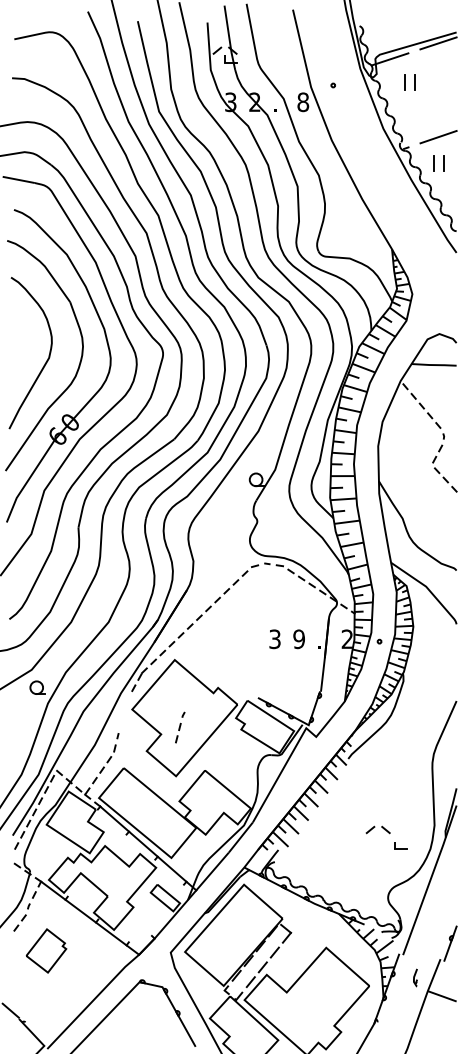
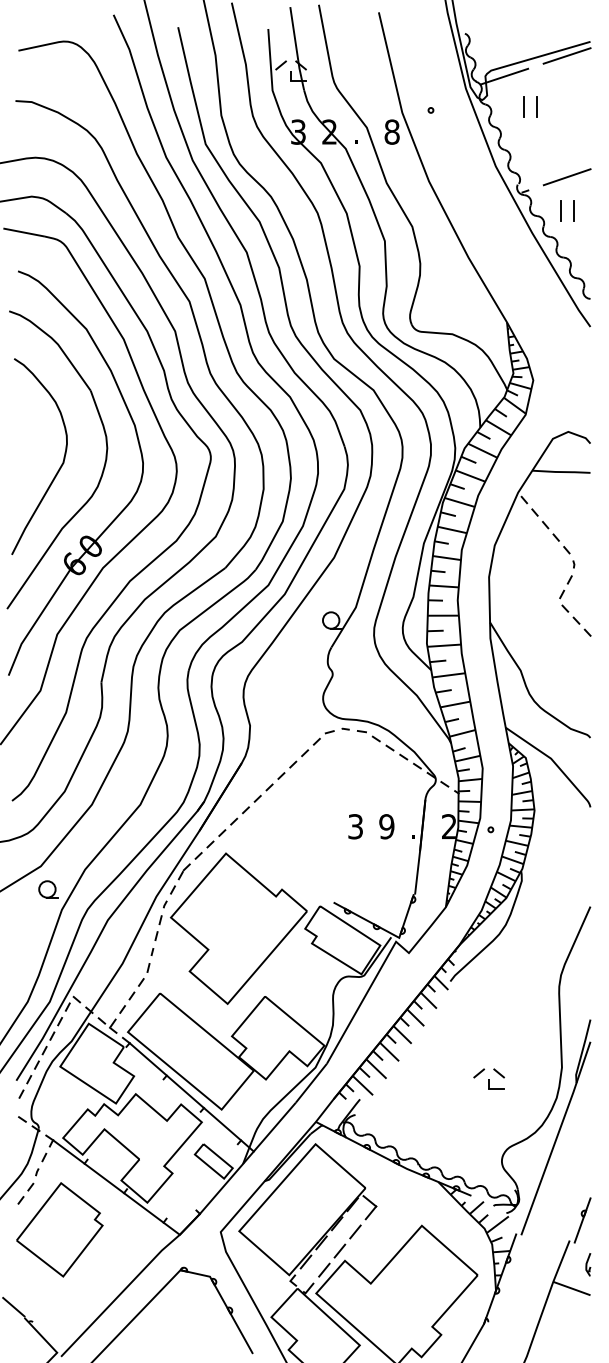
part: (179, 727) -> (160, 920), moved
part: (400, 845) -> (496, 1084), moved
part: (46, 950) -> (59, 1229), size x1.67
part: (415, 977) -> (588, 1264), moved

